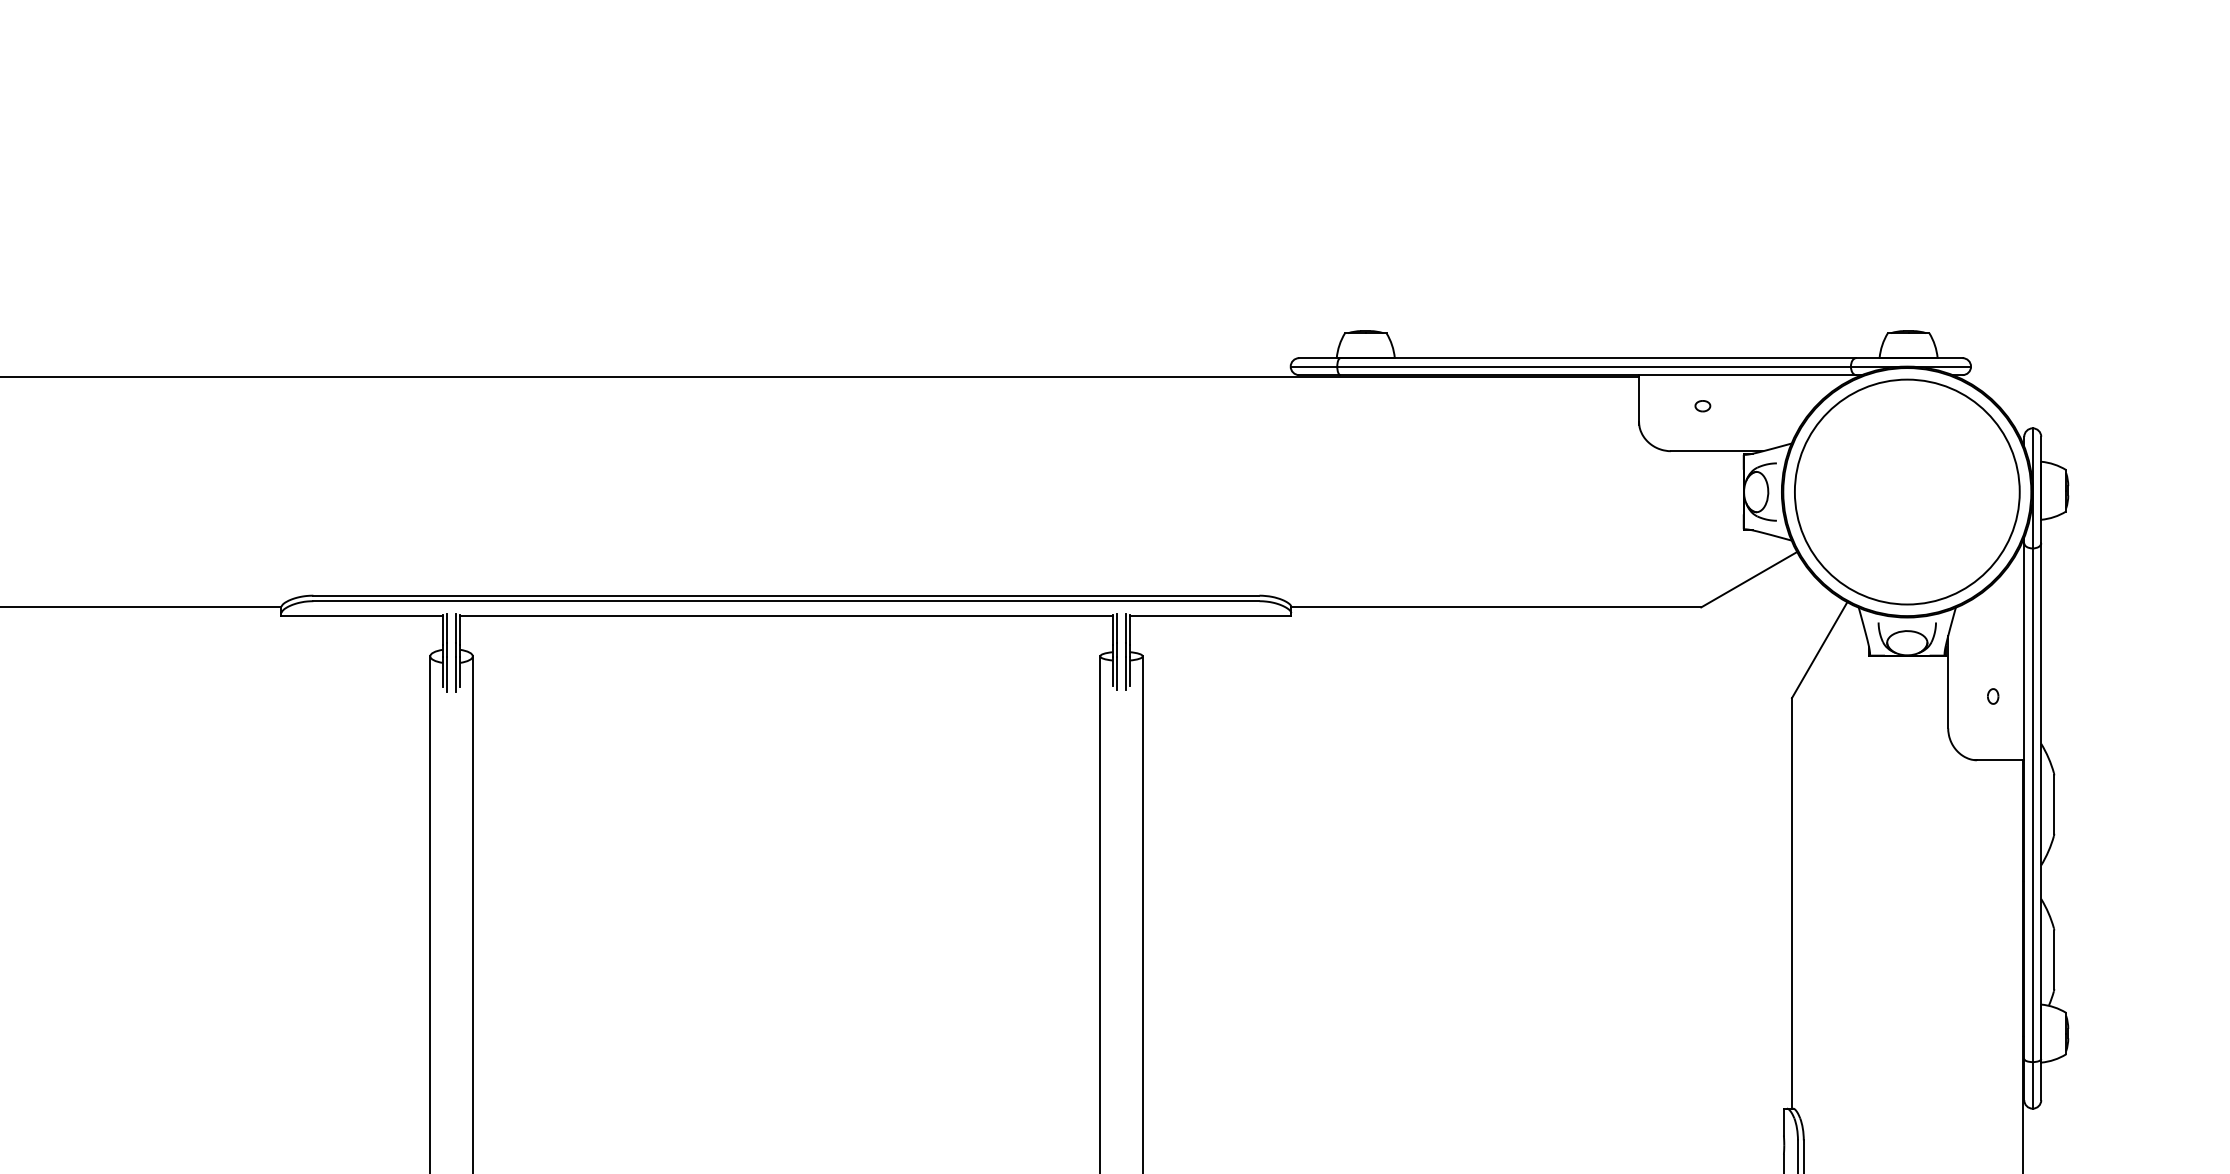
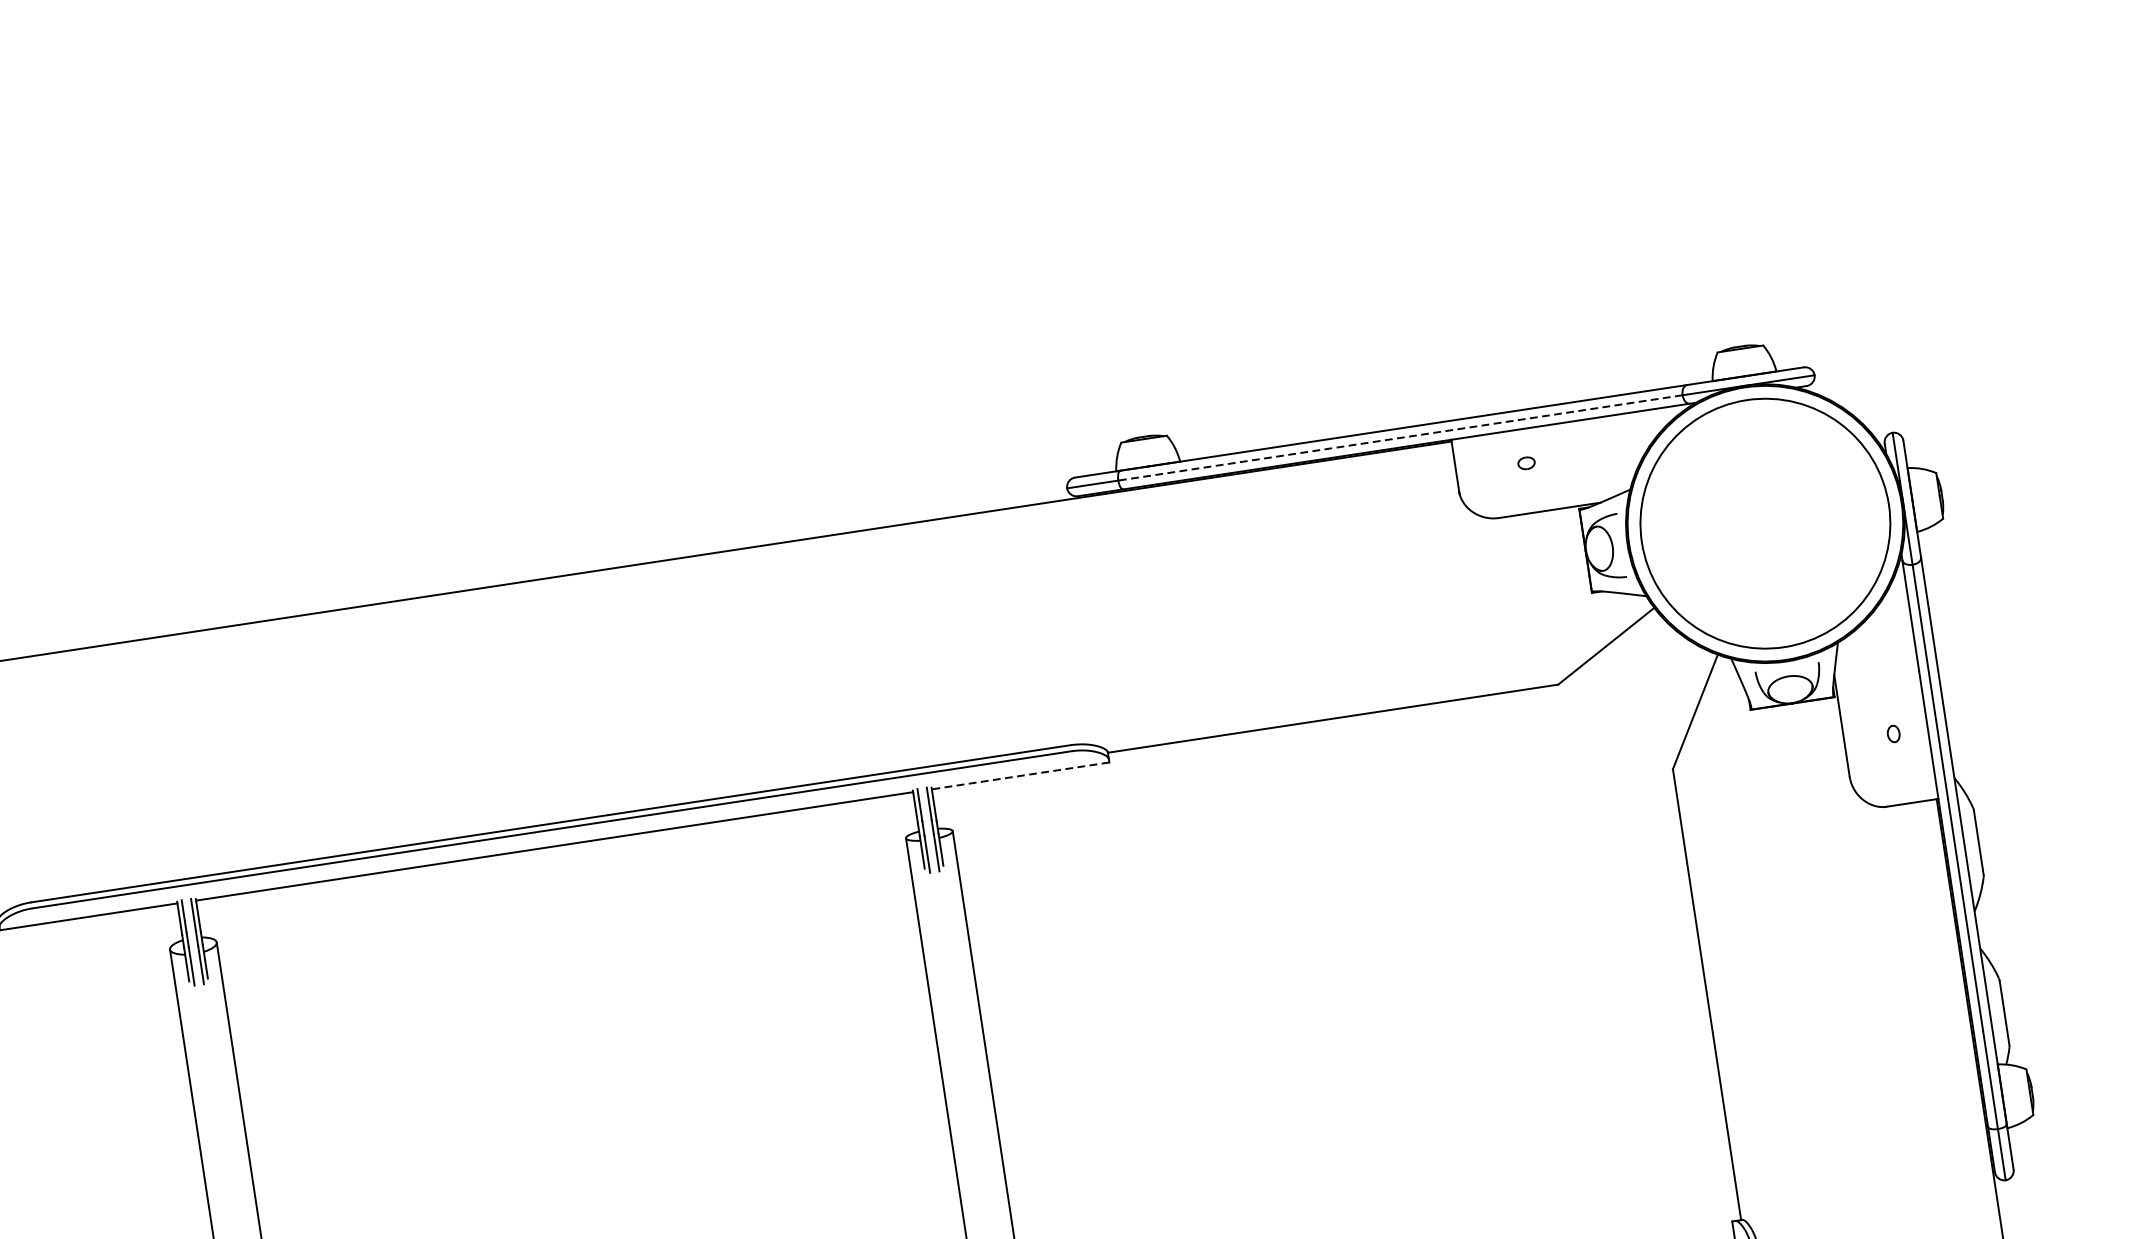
line: (1594, 366) -> (1400, 437), solid -> dashed
line: (1210, 616) -> (1020, 776), solid -> dashed

